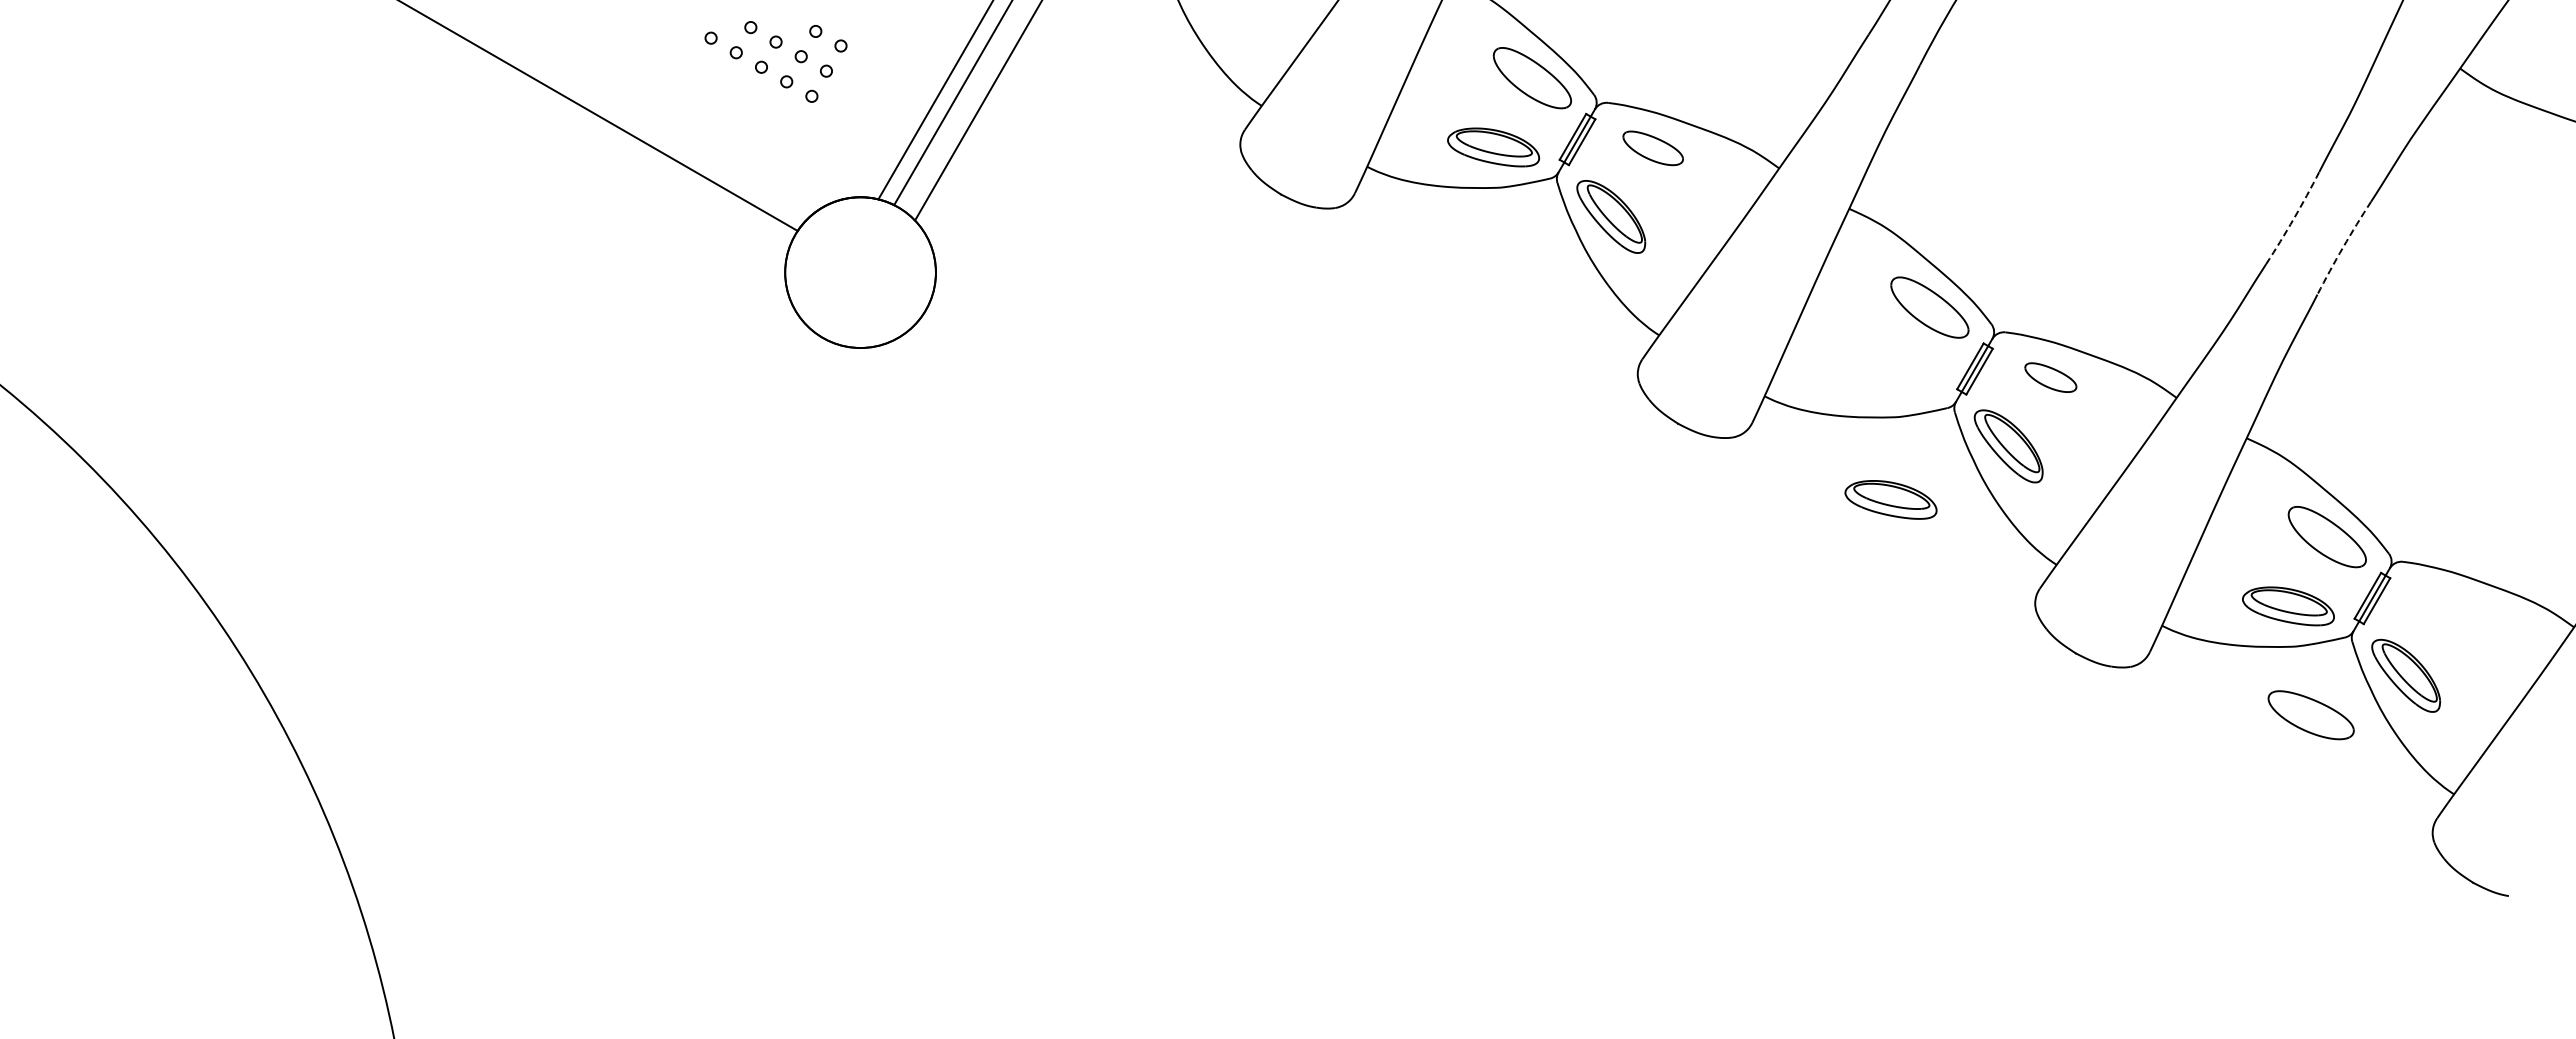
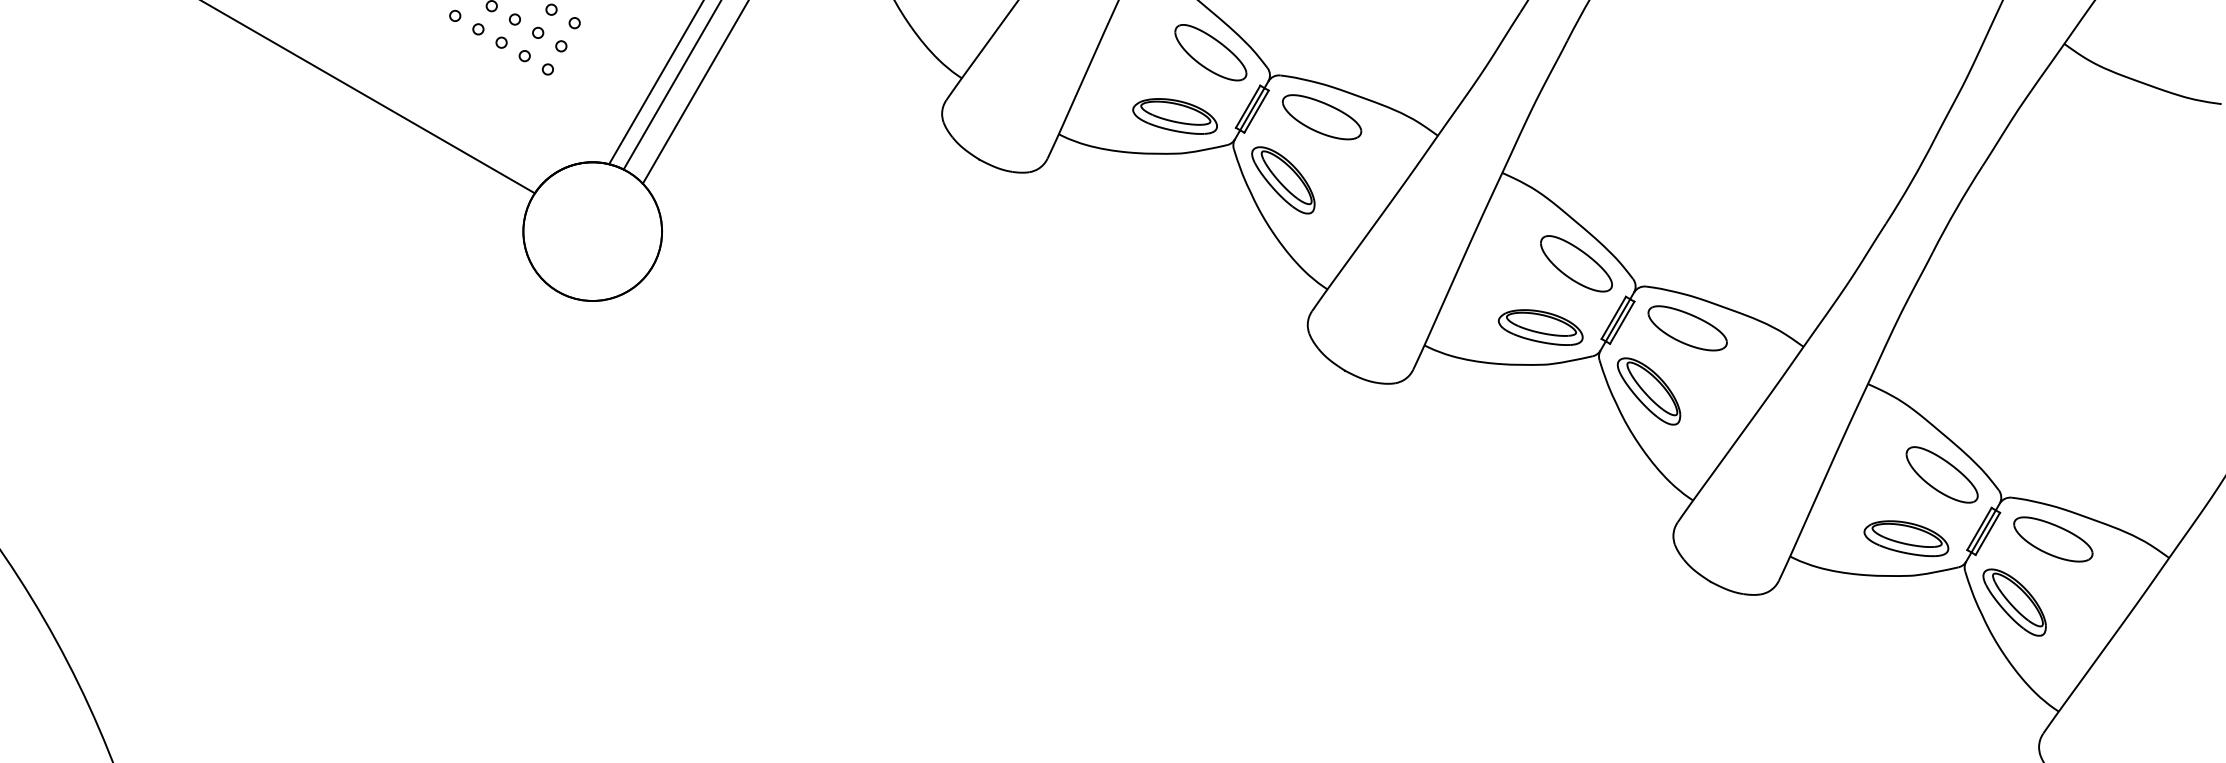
part: (1652, 148) -> (1321, 117), size x1.43
arc: (2293, 218) -> (1911, 181), dashed -> solid
arc: (2343, 247) -> (1957, 208), dashed -> solid
part: (2050, 377) -> (1687, 328), size x1.67
part: (1890, 499) -> (1540, 327), moved
part: (2310, 715) -> (2052, 539), moved

